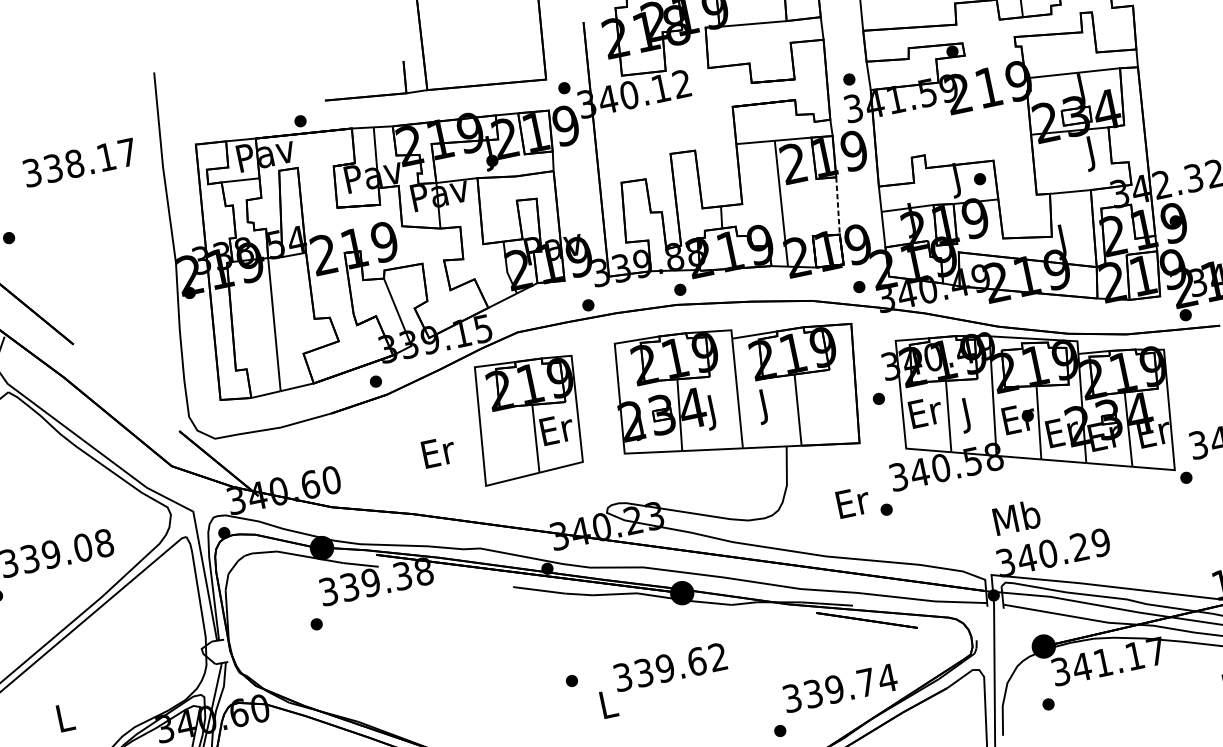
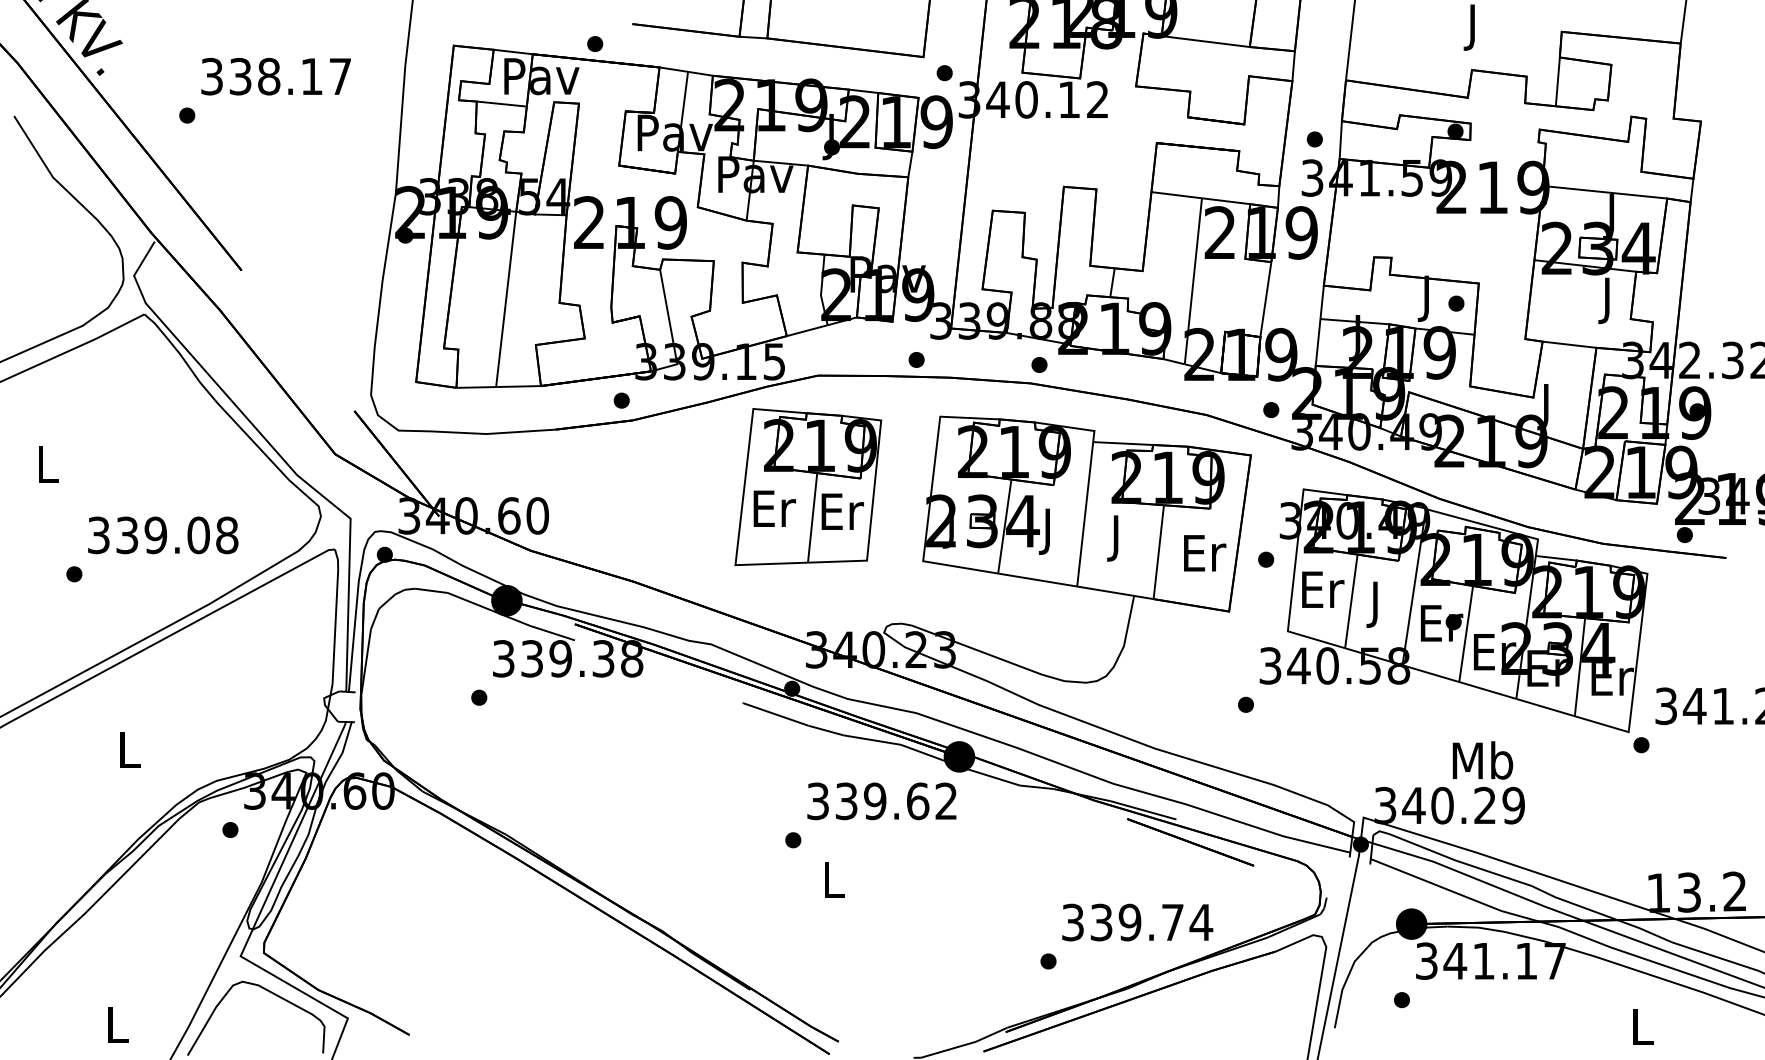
text: (79, 162) -> (275, 76), moved
line: (837, 205) -> (1265, 299), dashed -> solid
text: (438, 452) -> (774, 508), moved
text: (853, 502) -> (1205, 553), moved
text: (1016, 517) -> (1482, 760), moved
text: (670, 667) -> (881, 801), moved

